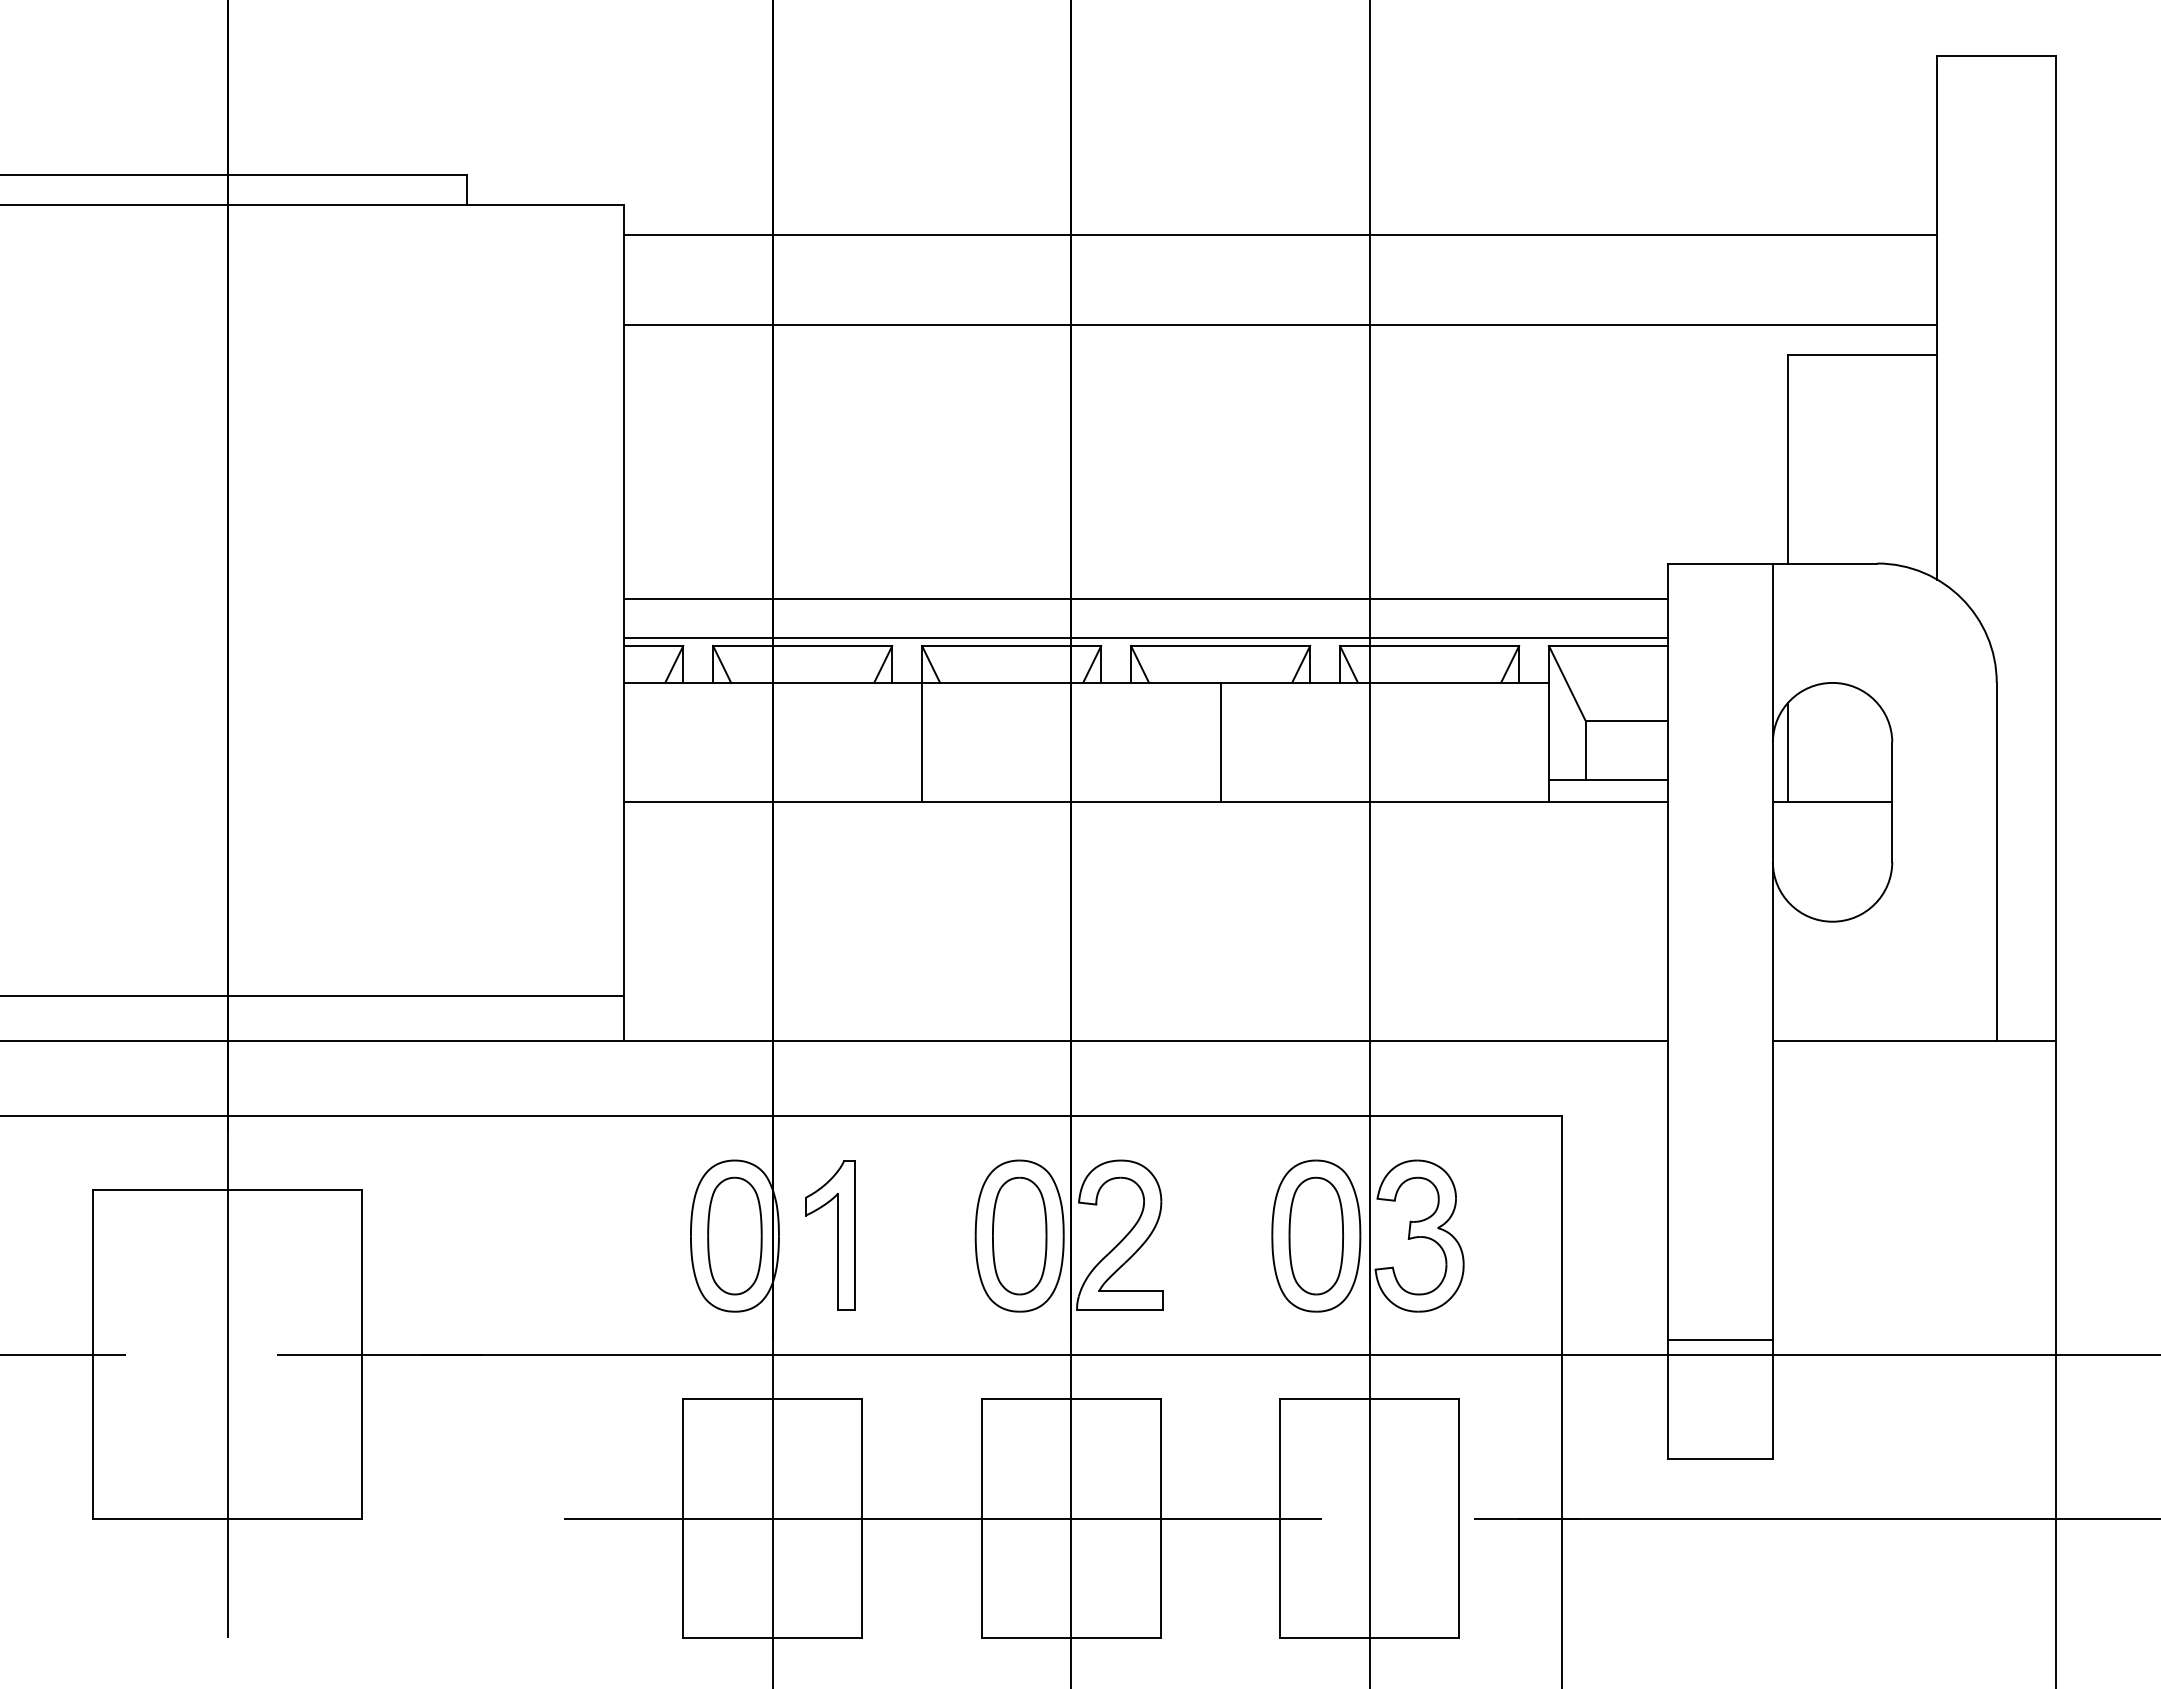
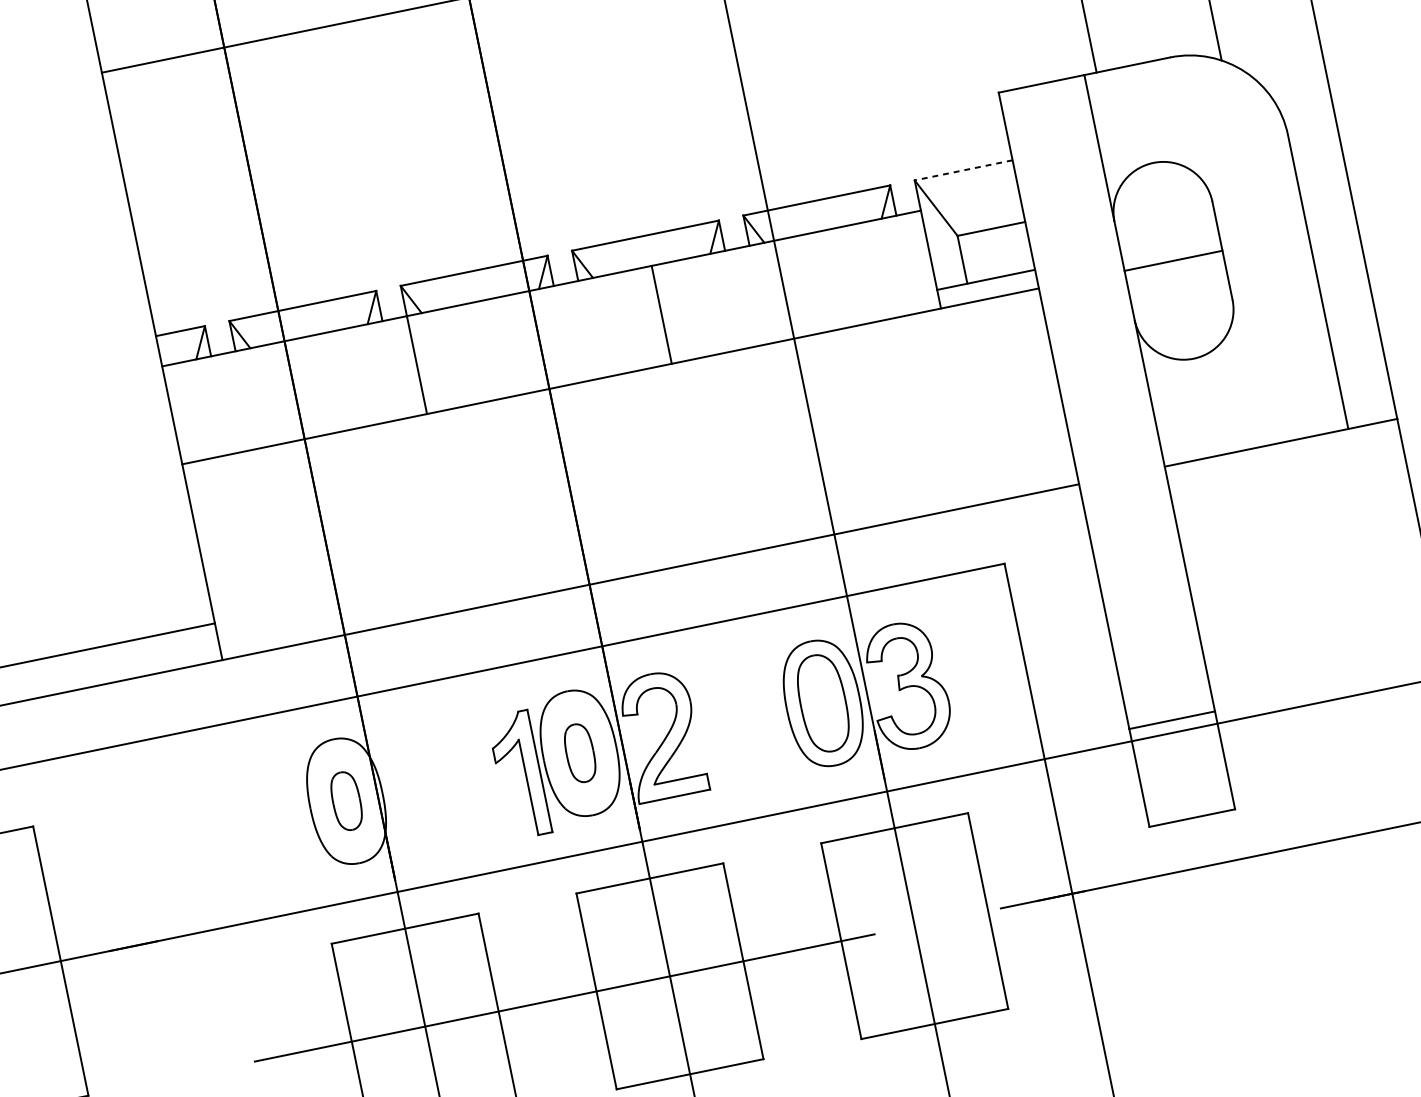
line: (1145, 599) -> (576, 210), removed
line: (1145, 637) -> (582, 241), removed
line: (1608, 646) -> (963, 170), solid -> dashed
line: (1787, 752) -> (1128, 227), removed
part: (734, 1235) -> (346, 800), size x0.6
part: (837, 1235) -> (525, 774), moved
part: (1019, 1235) -> (579, 752), size x0.6

